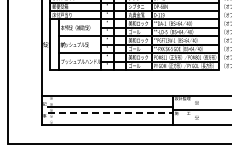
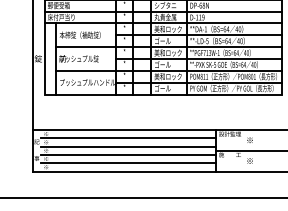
line: (109, 101) -> (127, 138), added
line: (110, 113) -> (129, 155), dashed -> solid
line: (109, 119) -> (127, 163), added

